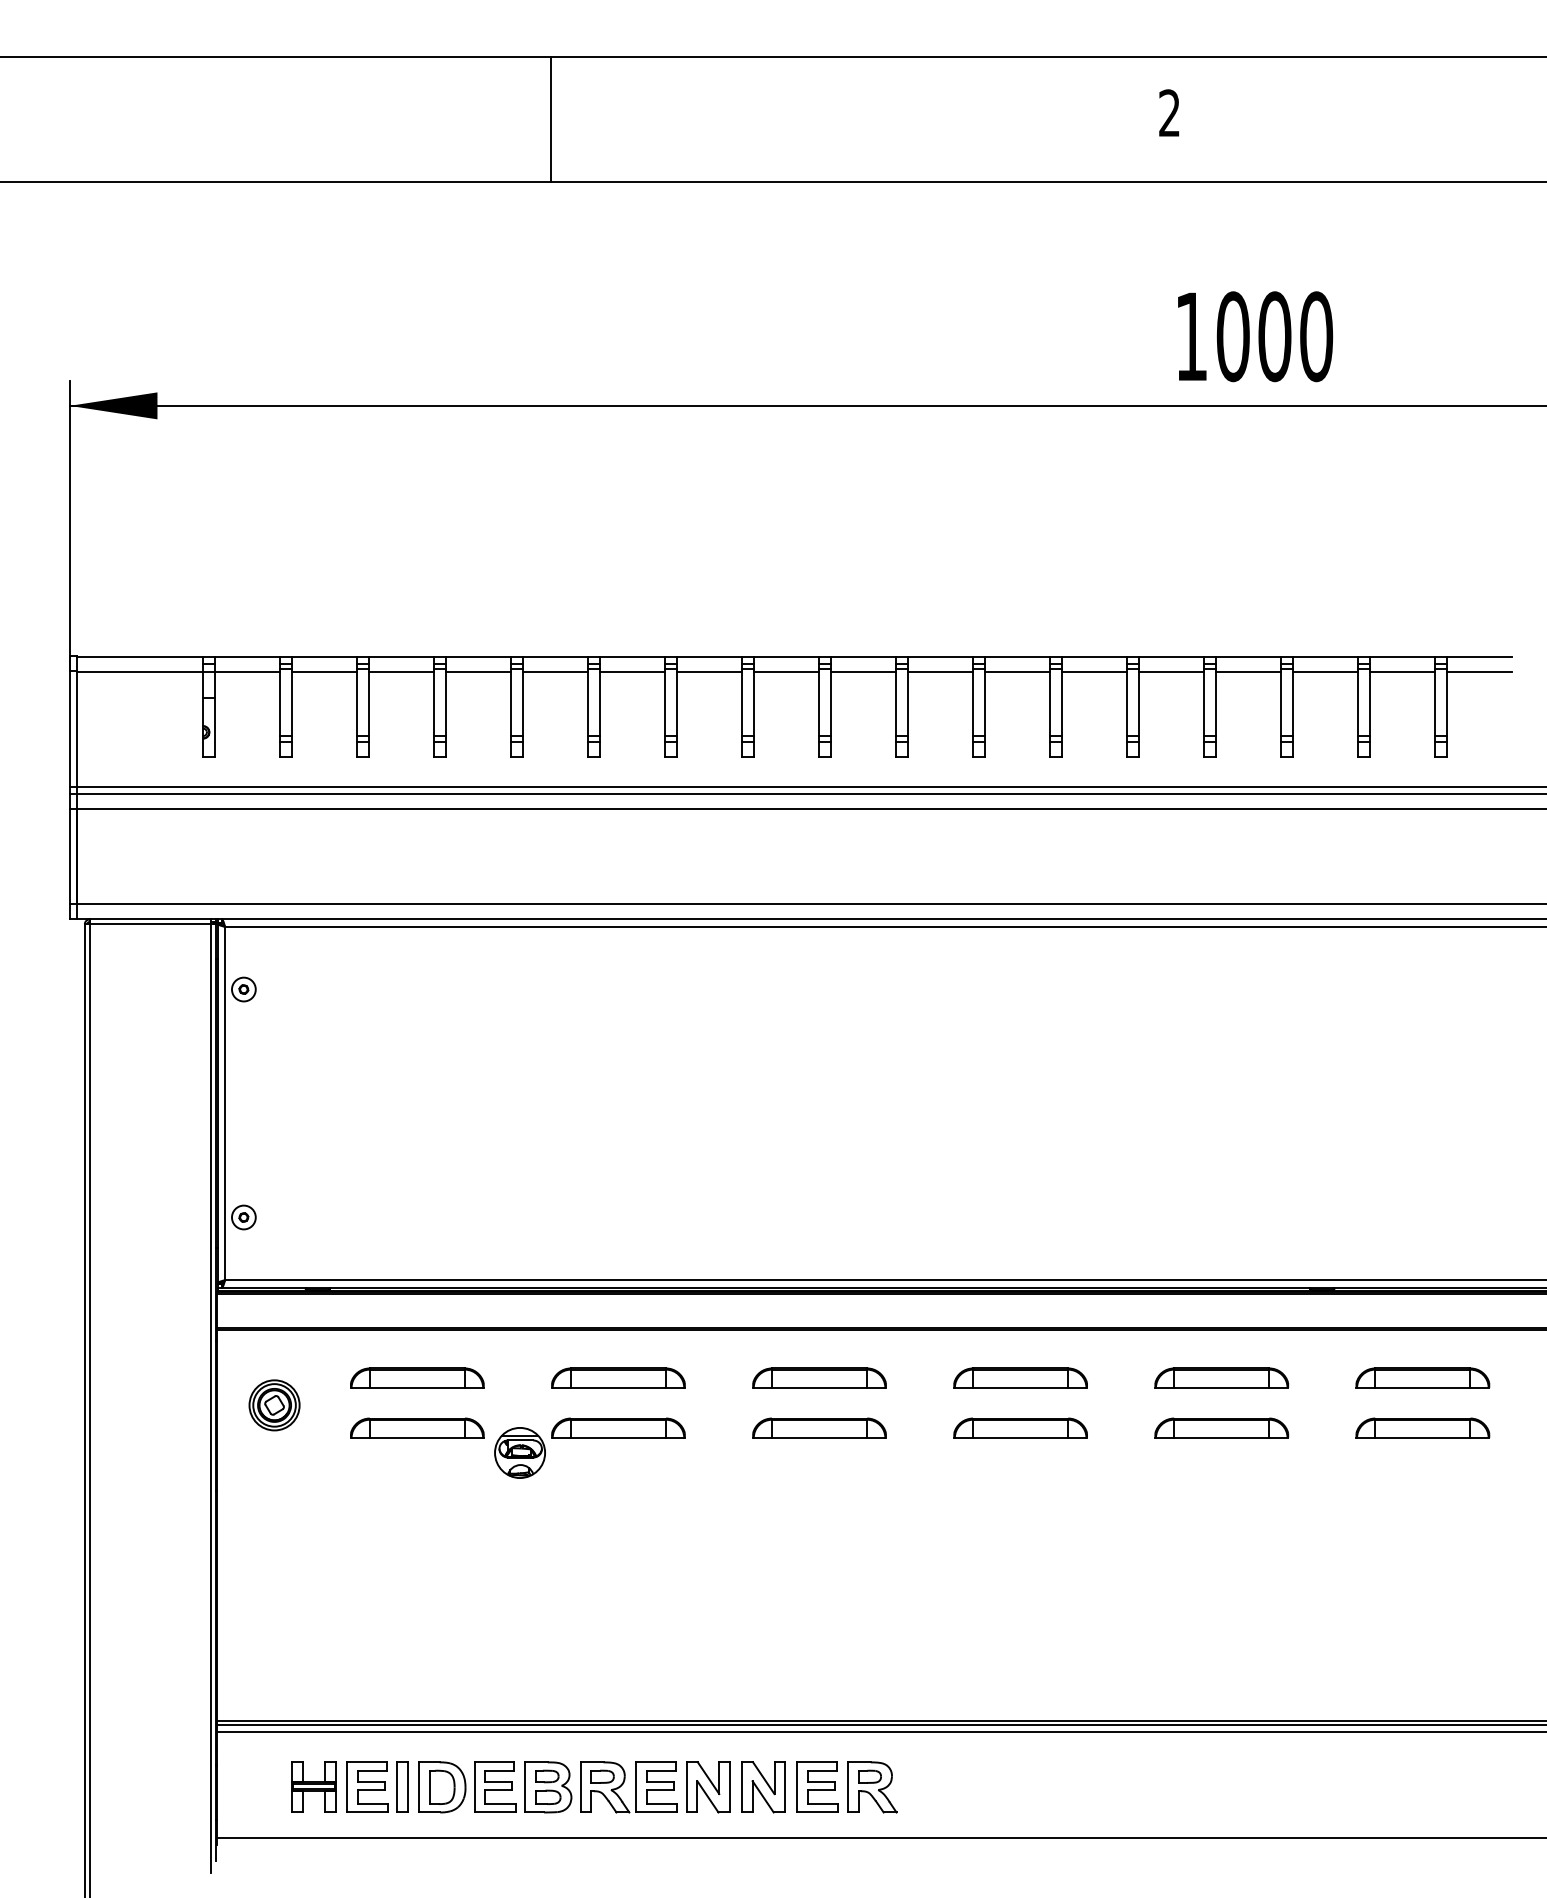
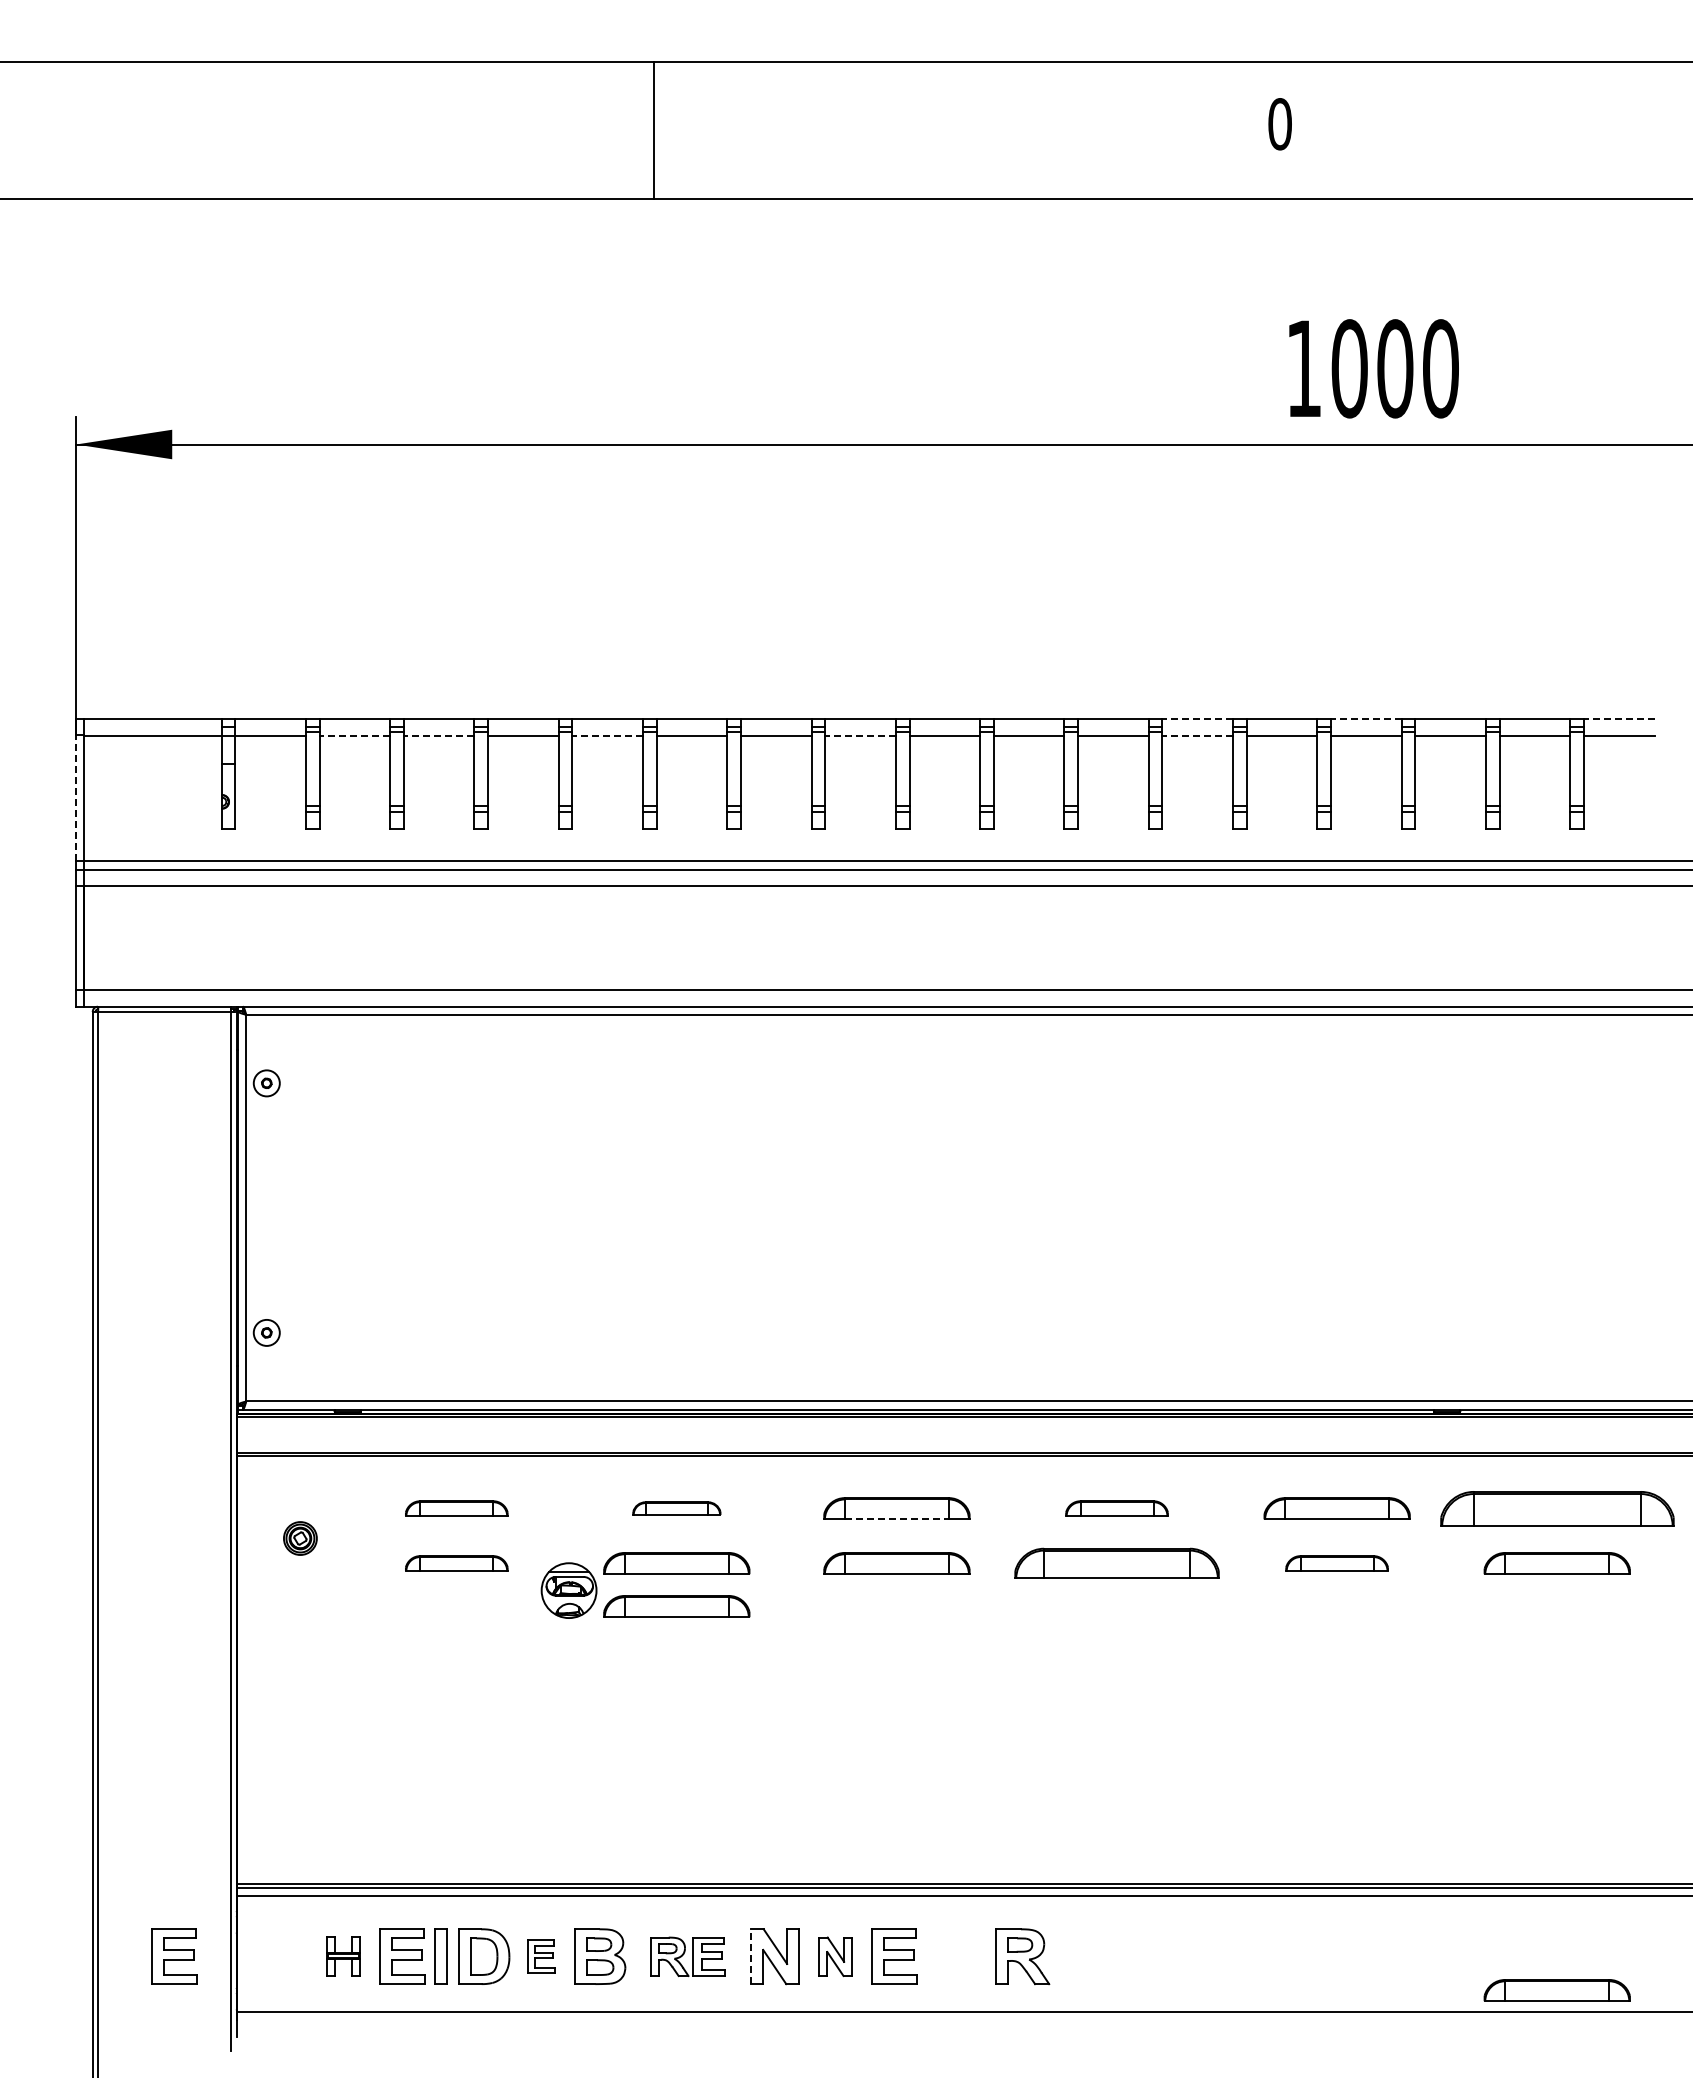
text: (1169, 113) -> (1279, 124), 2 -> 0
line: (550, 118) -> (653, 130), moved
line: (1094, 657) -> (1197, 719), solid -> dashed
line: (1247, 657) -> (1365, 719), solid -> dashed
line: (1478, 657) -> (1618, 719), solid -> dashed
line: (324, 671) -> (354, 735), solid -> dashed
line: (400, 671) -> (438, 735), solid -> dashed
line: (555, 671) -> (607, 735), solid -> dashed
line: (786, 671) -> (860, 735), solid -> dashed
line: (1094, 671) -> (1197, 735), solid -> dashed
line: (70, 728) -> (76, 797), solid -> dashed
part: (417, 1377) -> (456, 1508), size x0.7
part: (618, 1377) -> (676, 1508), size x0.6
part: (1020, 1377) -> (1116, 1508), size x0.7
part: (1422, 1377) -> (1556, 1508), size x1.6
line: (820, 1387) -> (897, 1519), solid -> dashed
part: (274, 1405) -> (300, 1538), size x0.6
part: (417, 1428) -> (456, 1563), size x0.7
part: (1020, 1428) -> (1116, 1563), size x1.4
part: (1221, 1428) -> (1336, 1563), size x0.7
part: (618, 1467) -> (676, 1606), added
part: (159, 1787) -> (174, 1956), added
part: (313, 1787) -> (343, 1956), size x0.7
part: (494, 1787) -> (541, 1956), size x0.6
part: (628, 1787) -> (687, 1956), size x0.7
line: (686, 1787) -> (751, 1956), solid -> dashed
part: (763, 1787) -> (835, 1956), size x0.7
part: (872, 1787) -> (1022, 1956), moved
part: (1422, 1818) -> (1556, 1990), added

